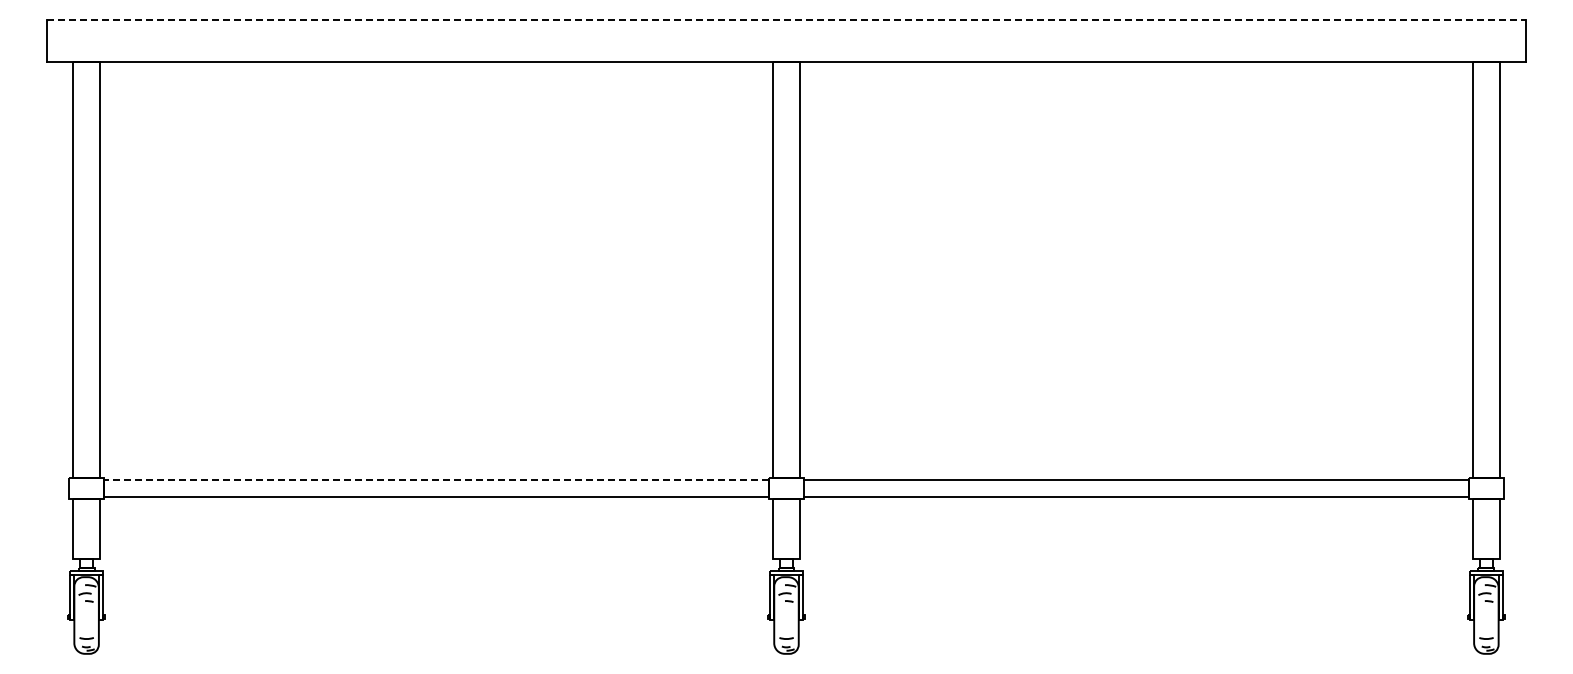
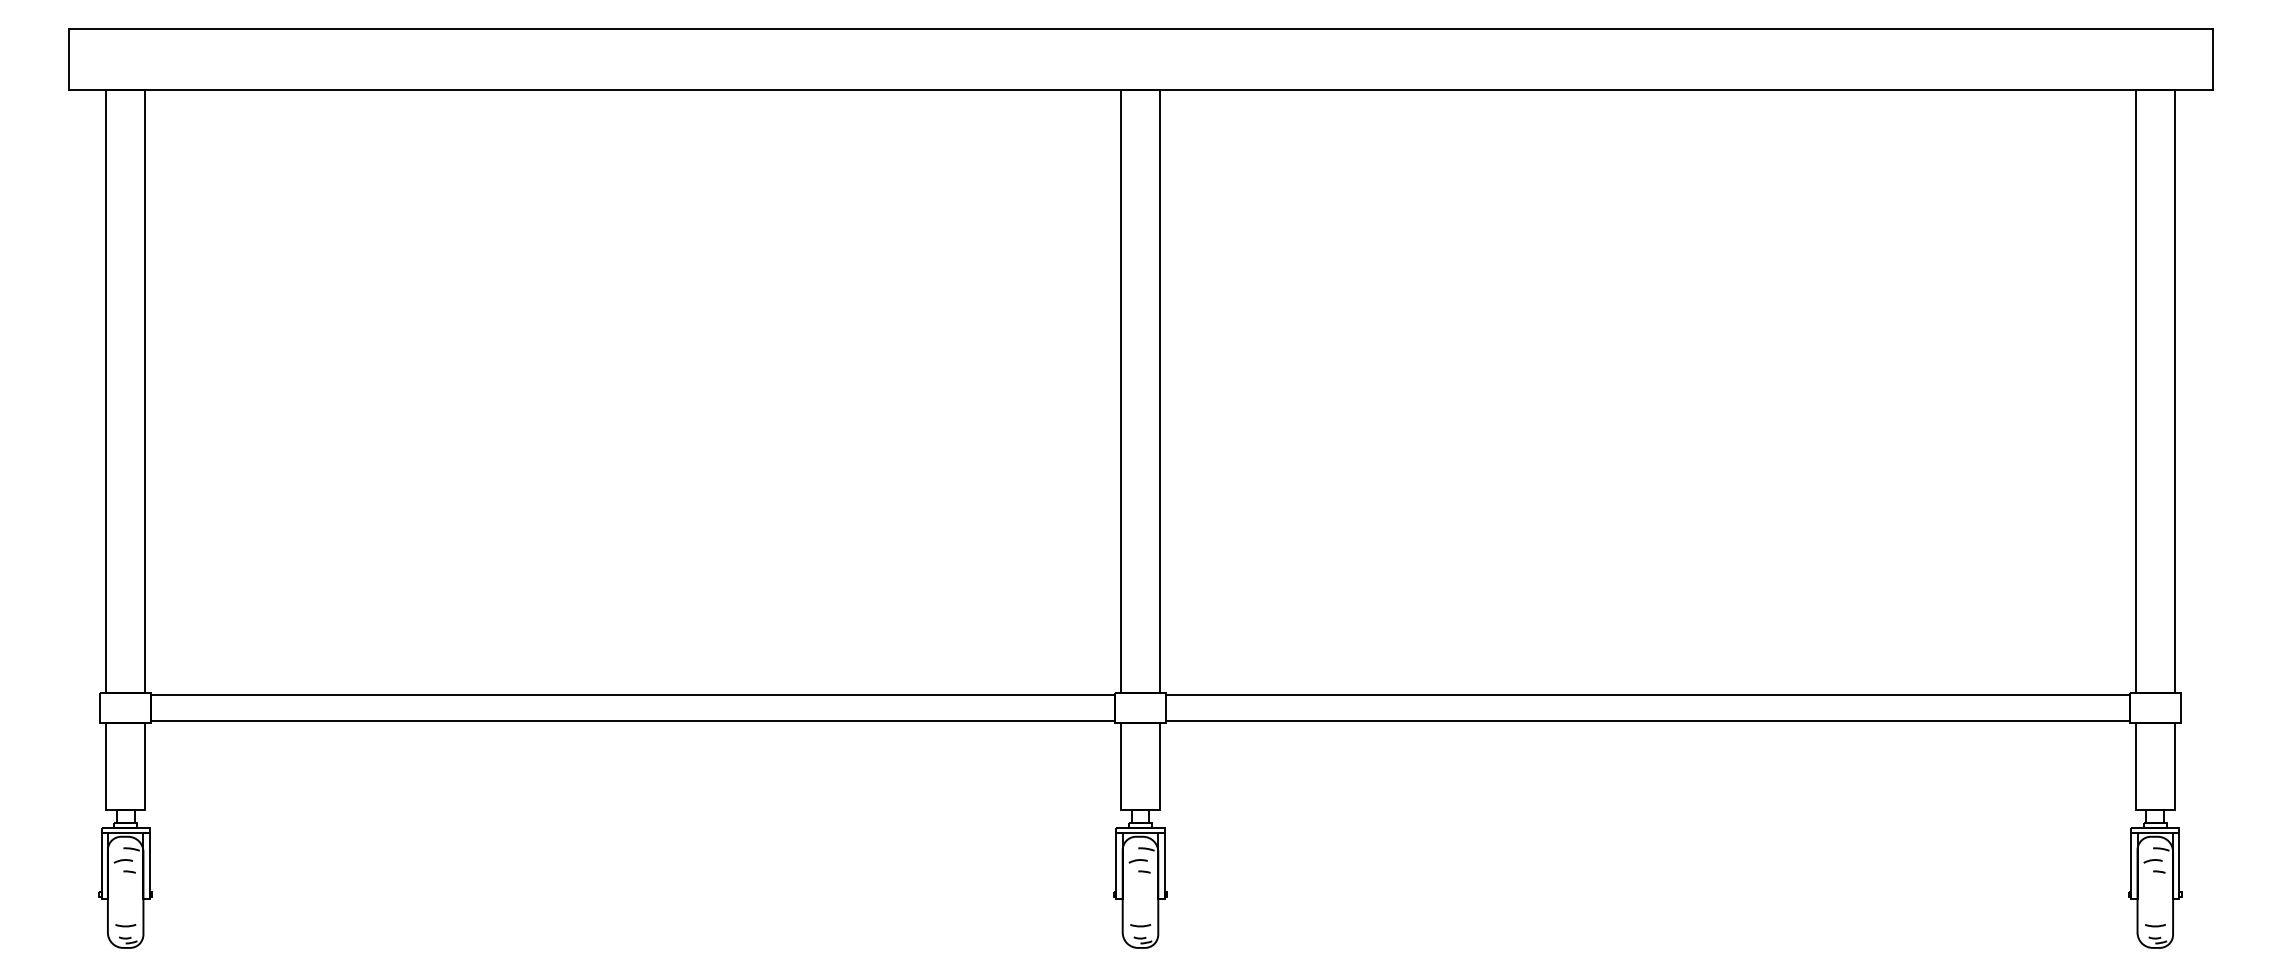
line: (786, 20) -> (1140, 29), dashed -> solid
line: (436, 479) -> (633, 695), dashed -> solid

